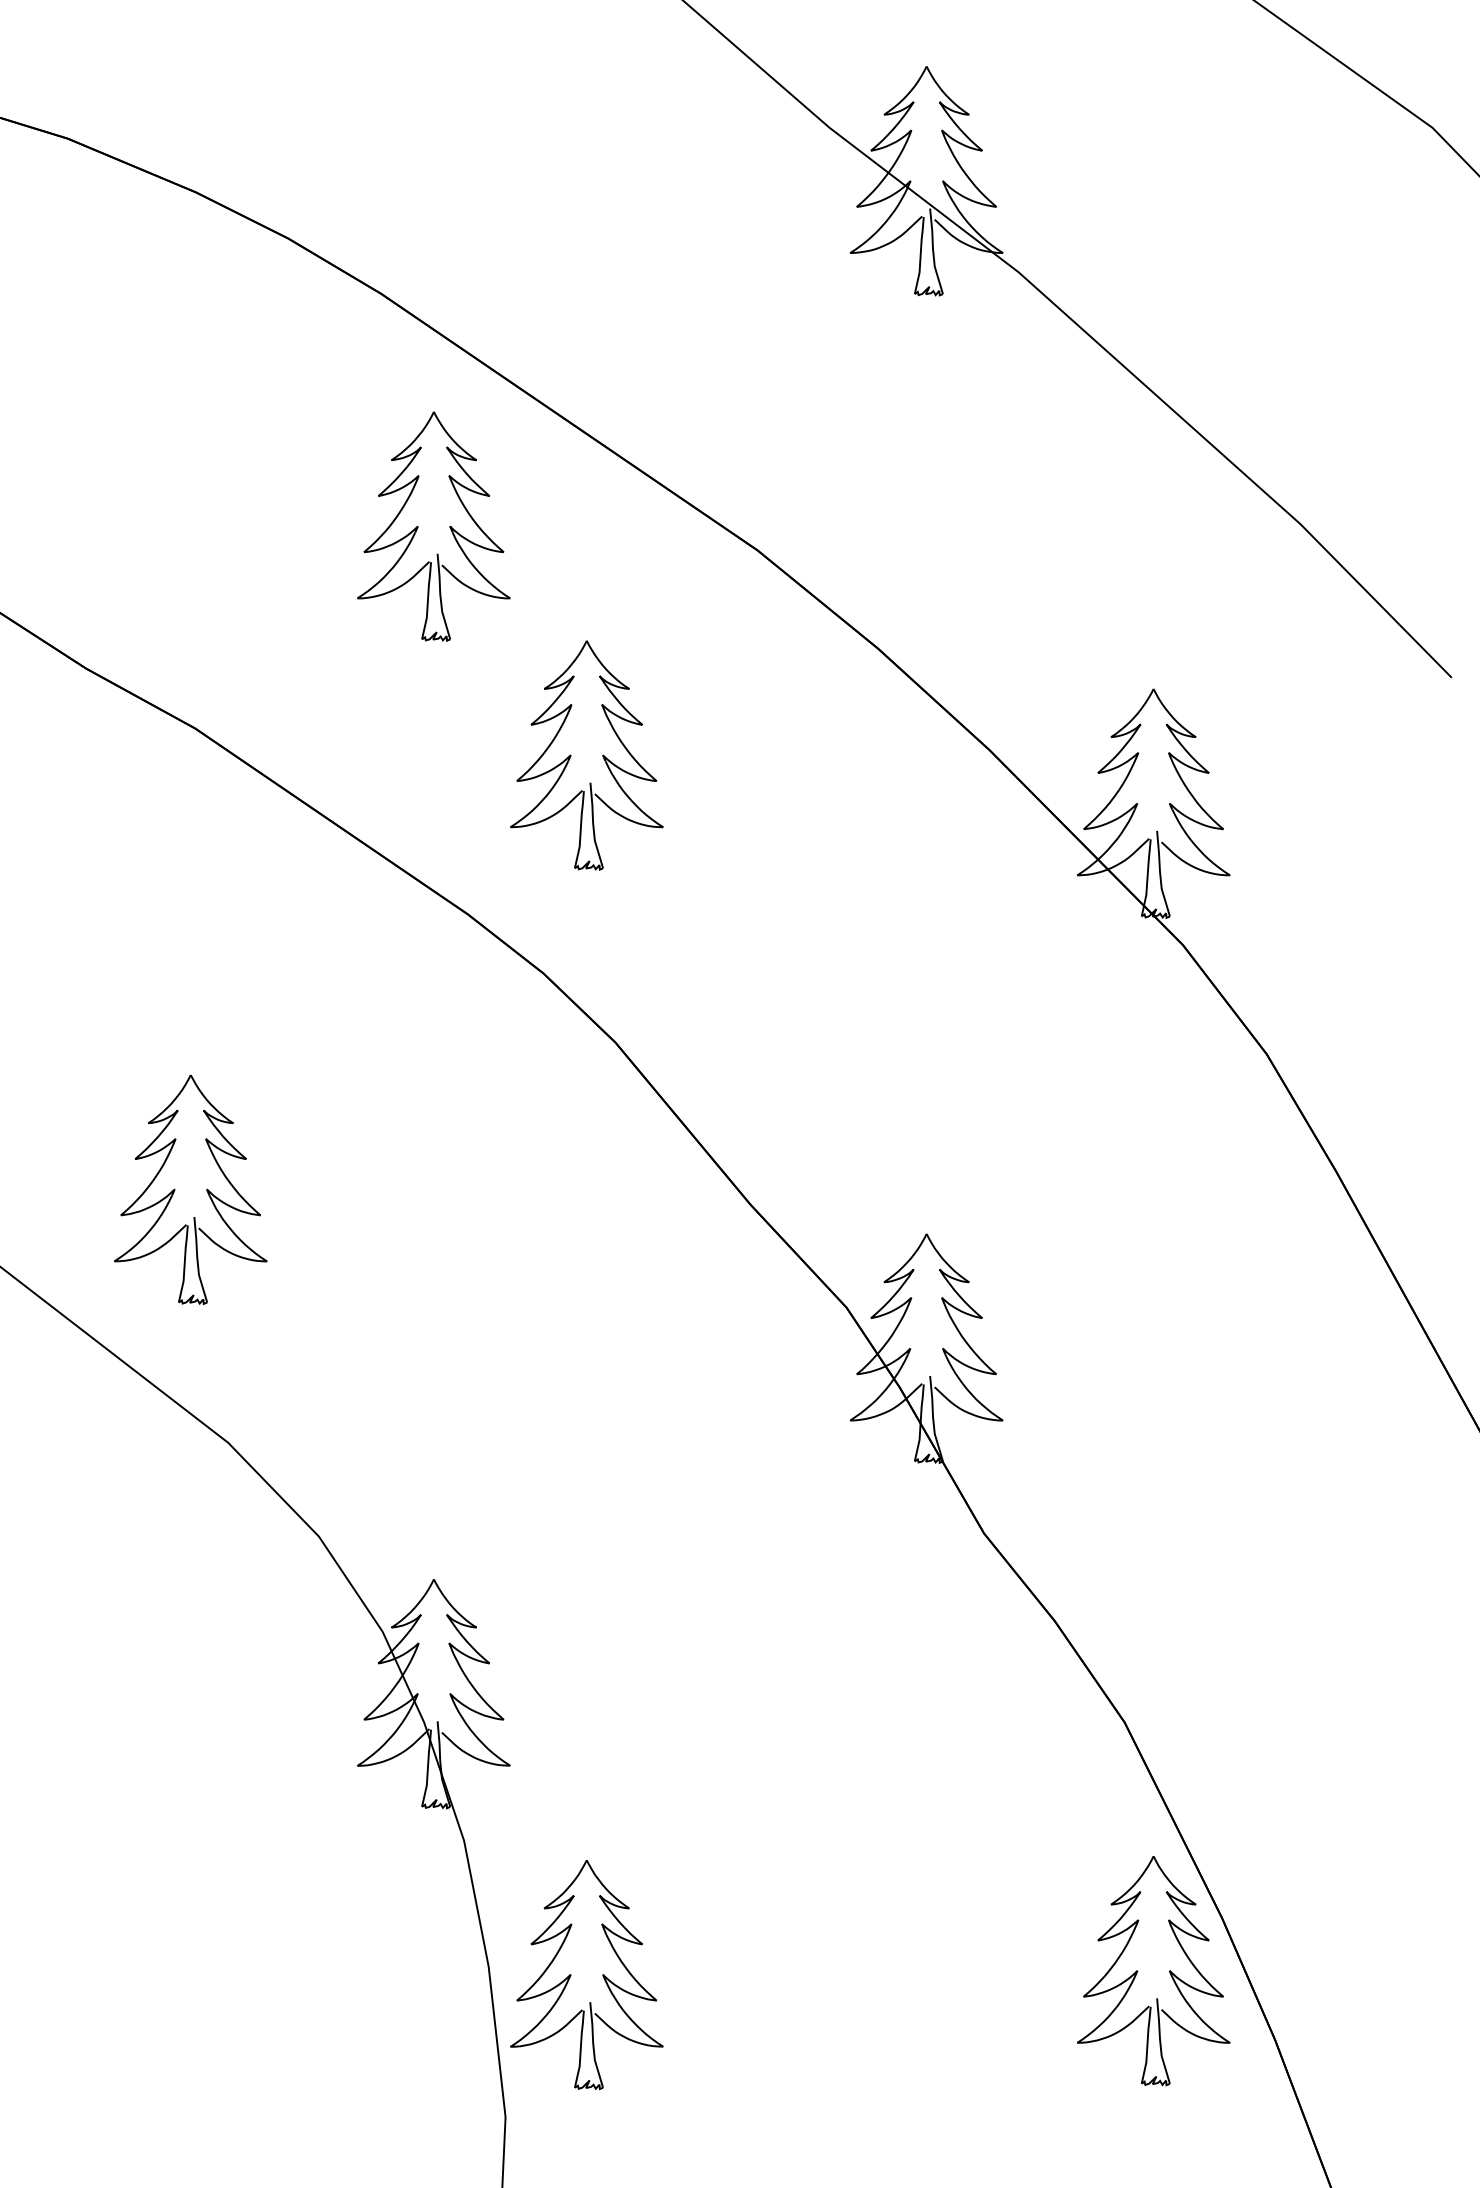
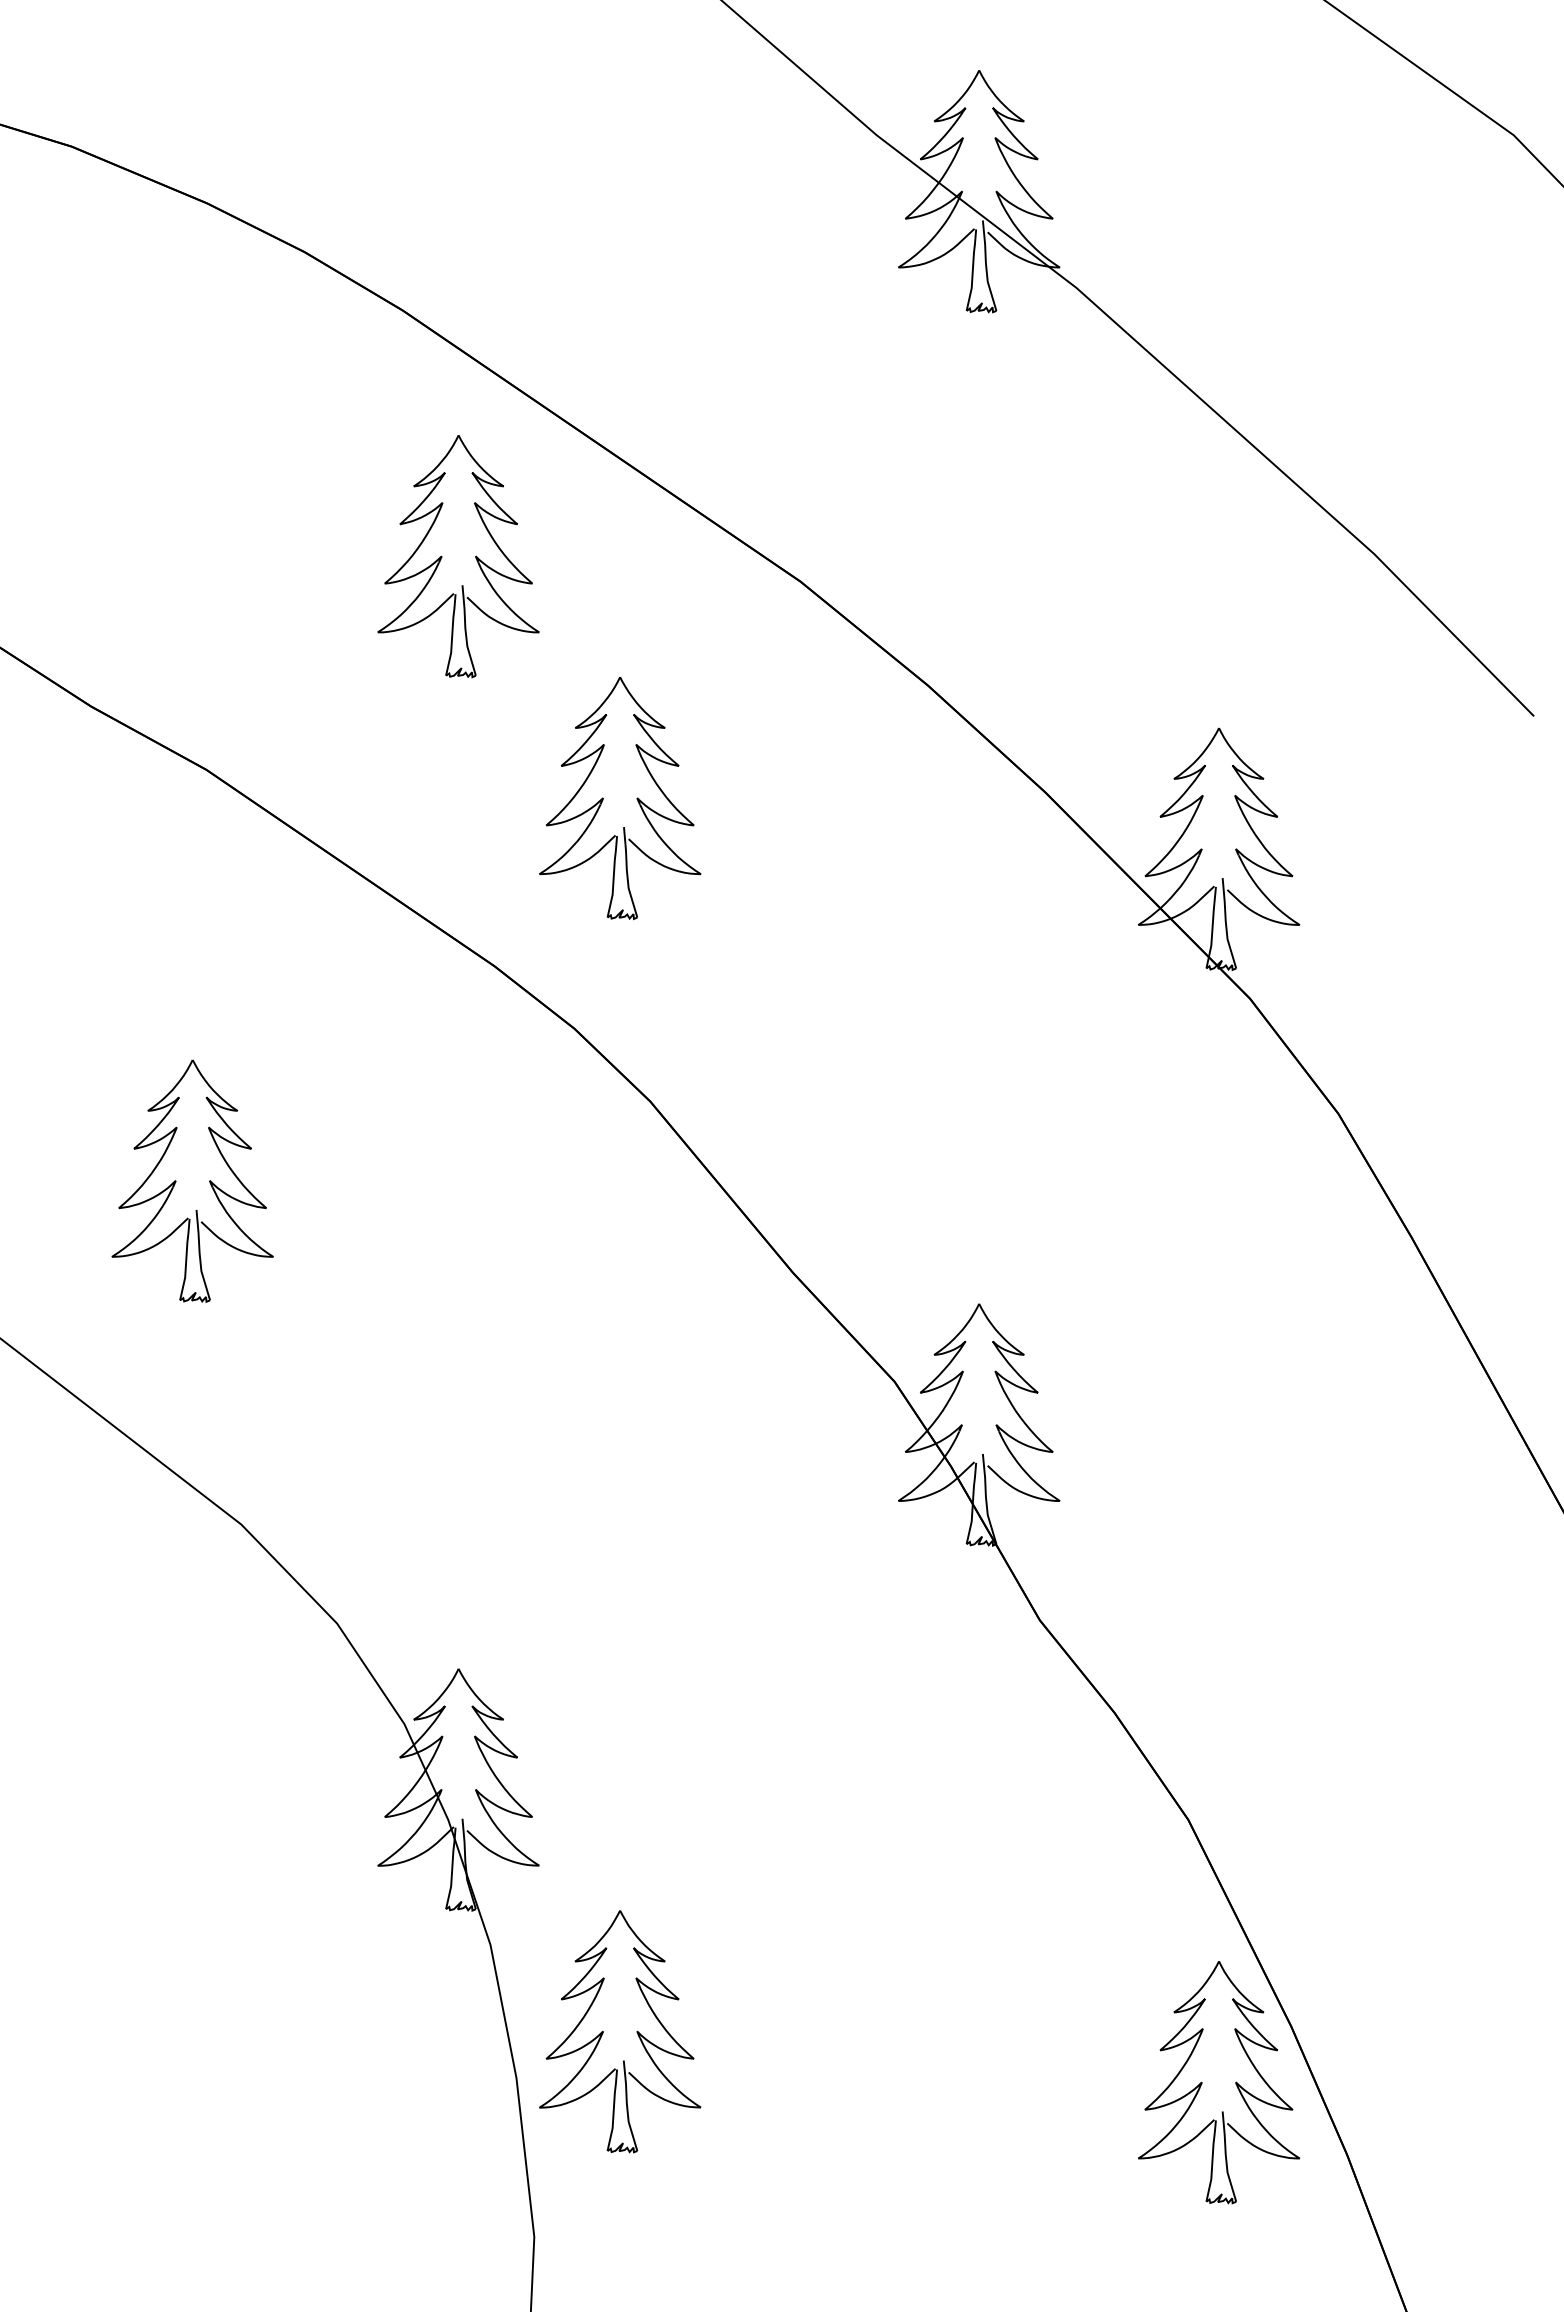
part: (175, 1189) -> (176, 1180), moved
part: (602, 1974) -> (636, 2031), moved

